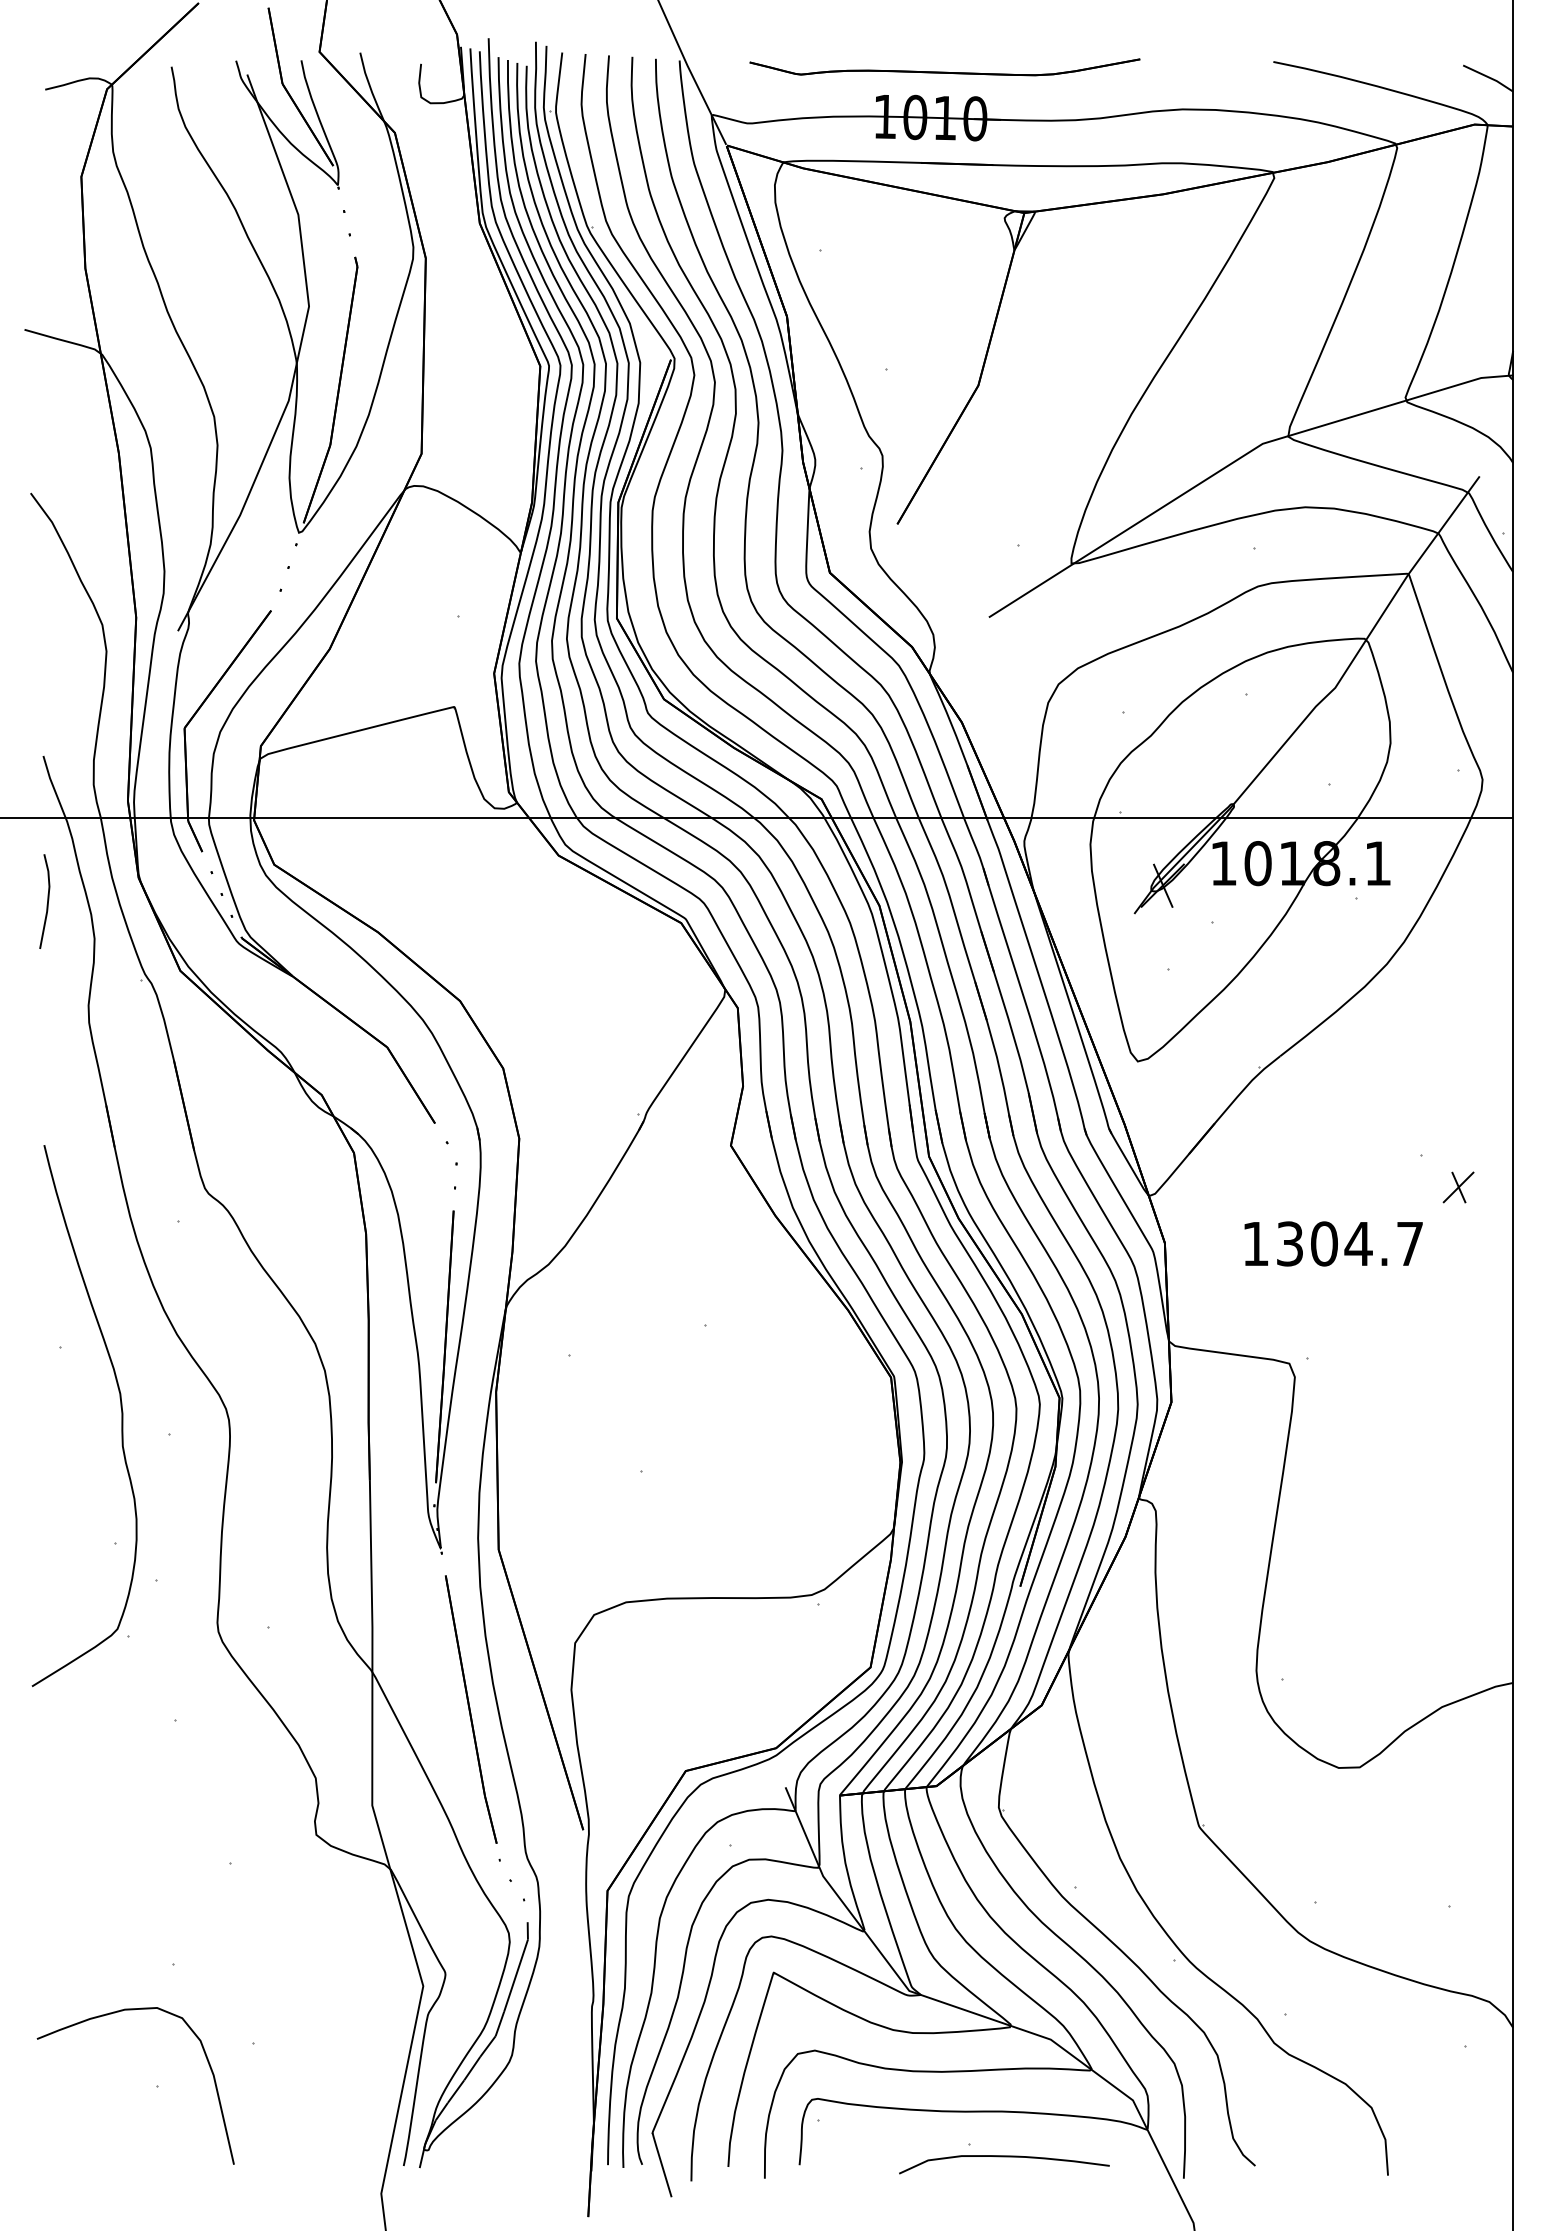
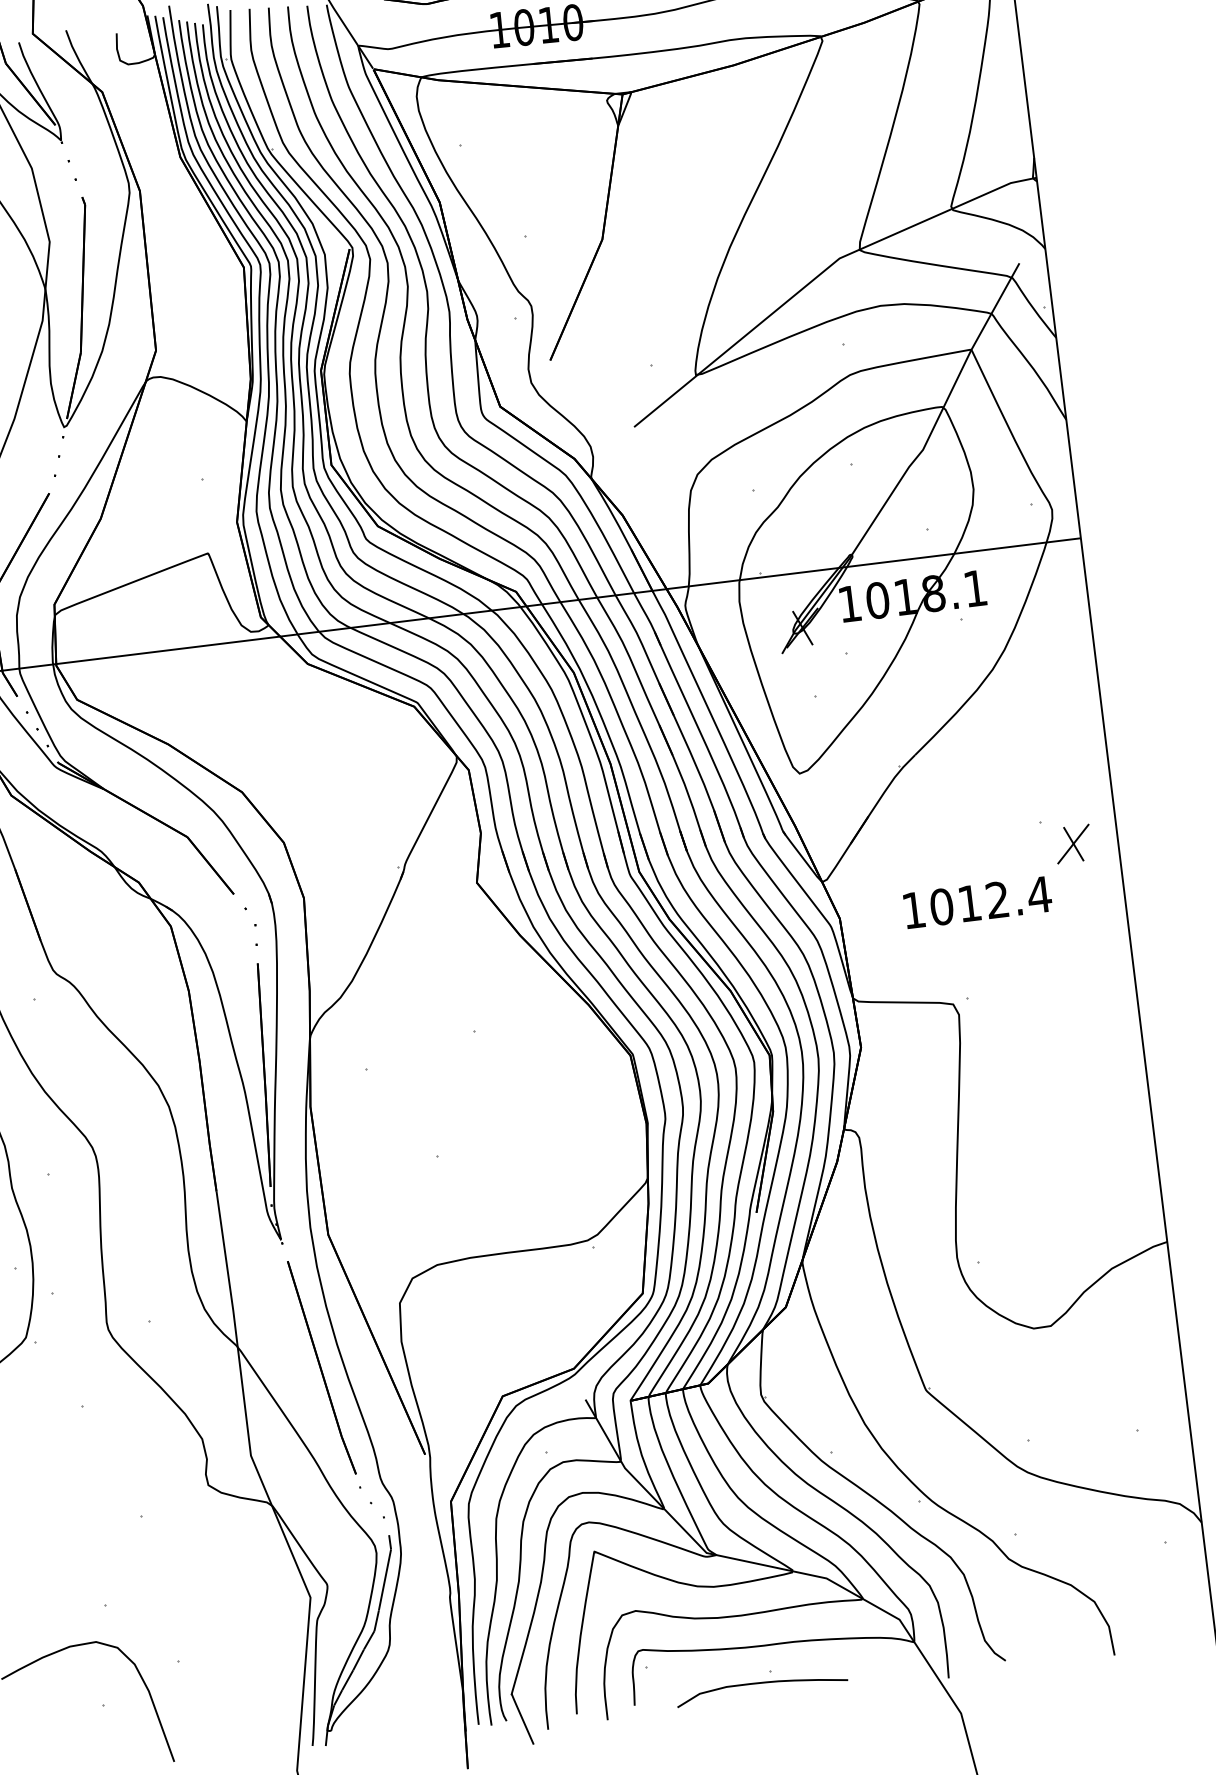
part: (1458, 1187) -> (1073, 844), size x1.43
text: (1350, 1243) -> (990, 900), 1304.7 -> 1012.4
curve: (1004, 2157) -> (761, 1683), moved

